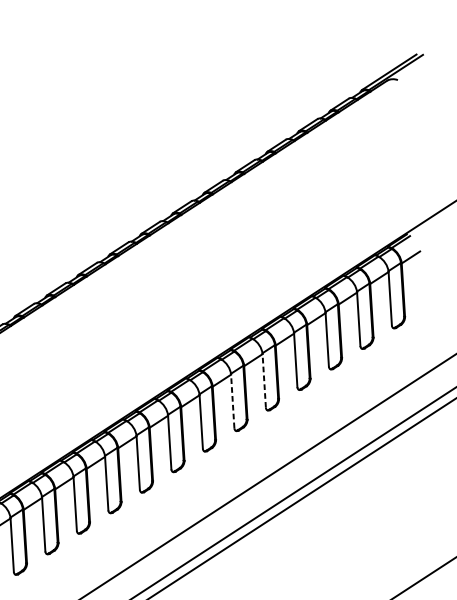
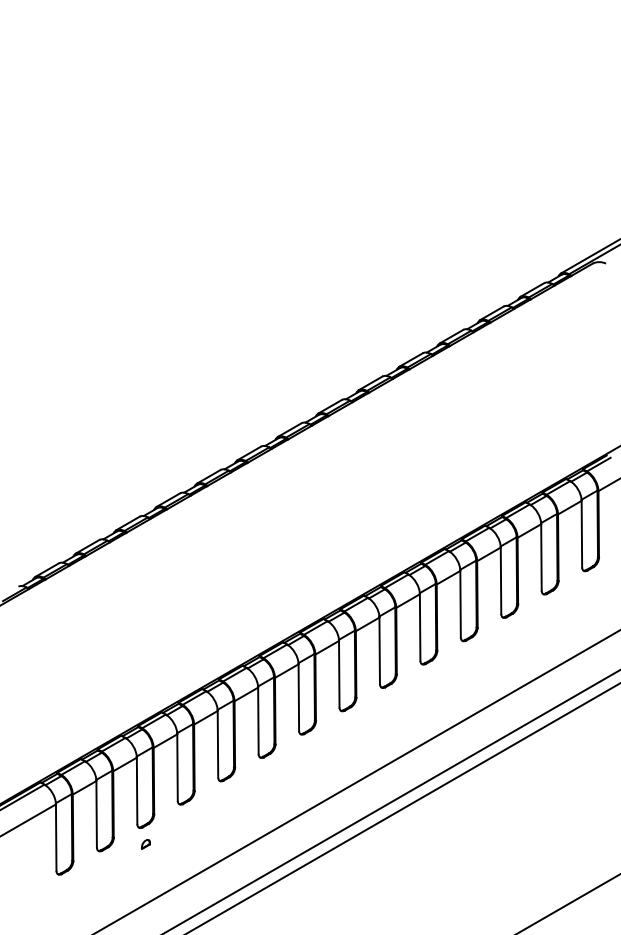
line: (264, 380) -> (420, 627), dashed -> solid
line: (232, 401) -> (379, 650), dashed -> solid
part: (52, 567) -> (145, 844), added

